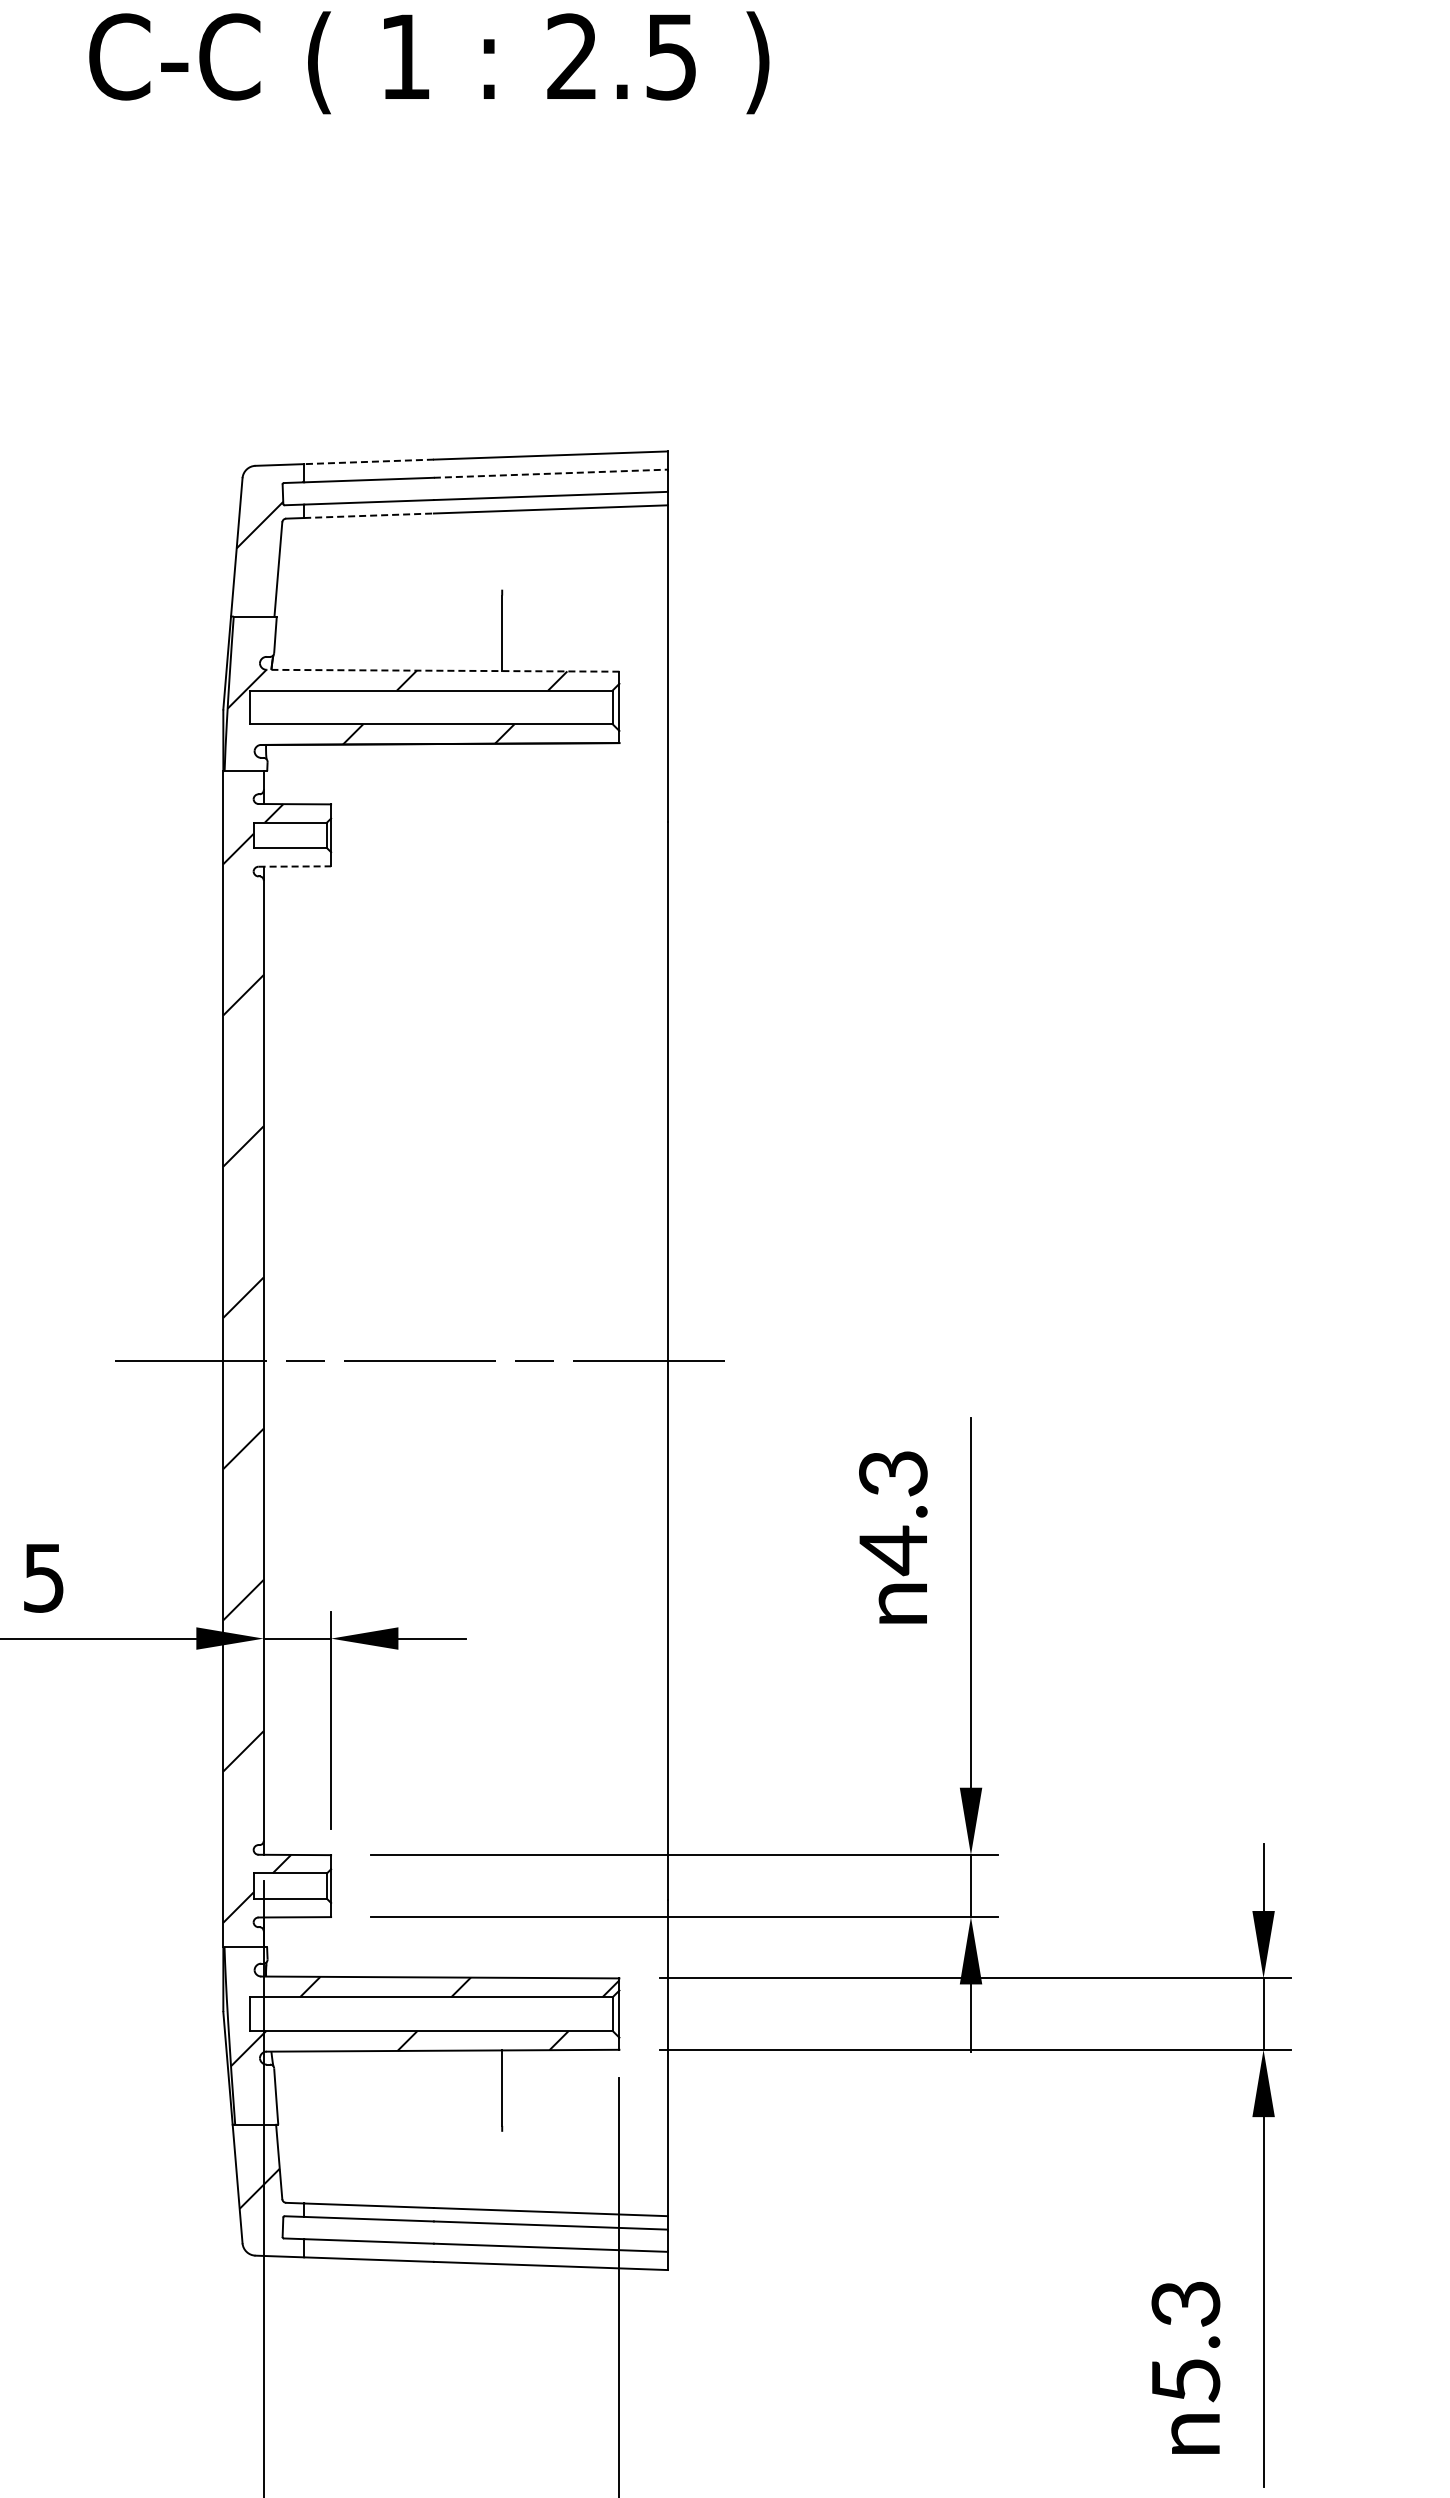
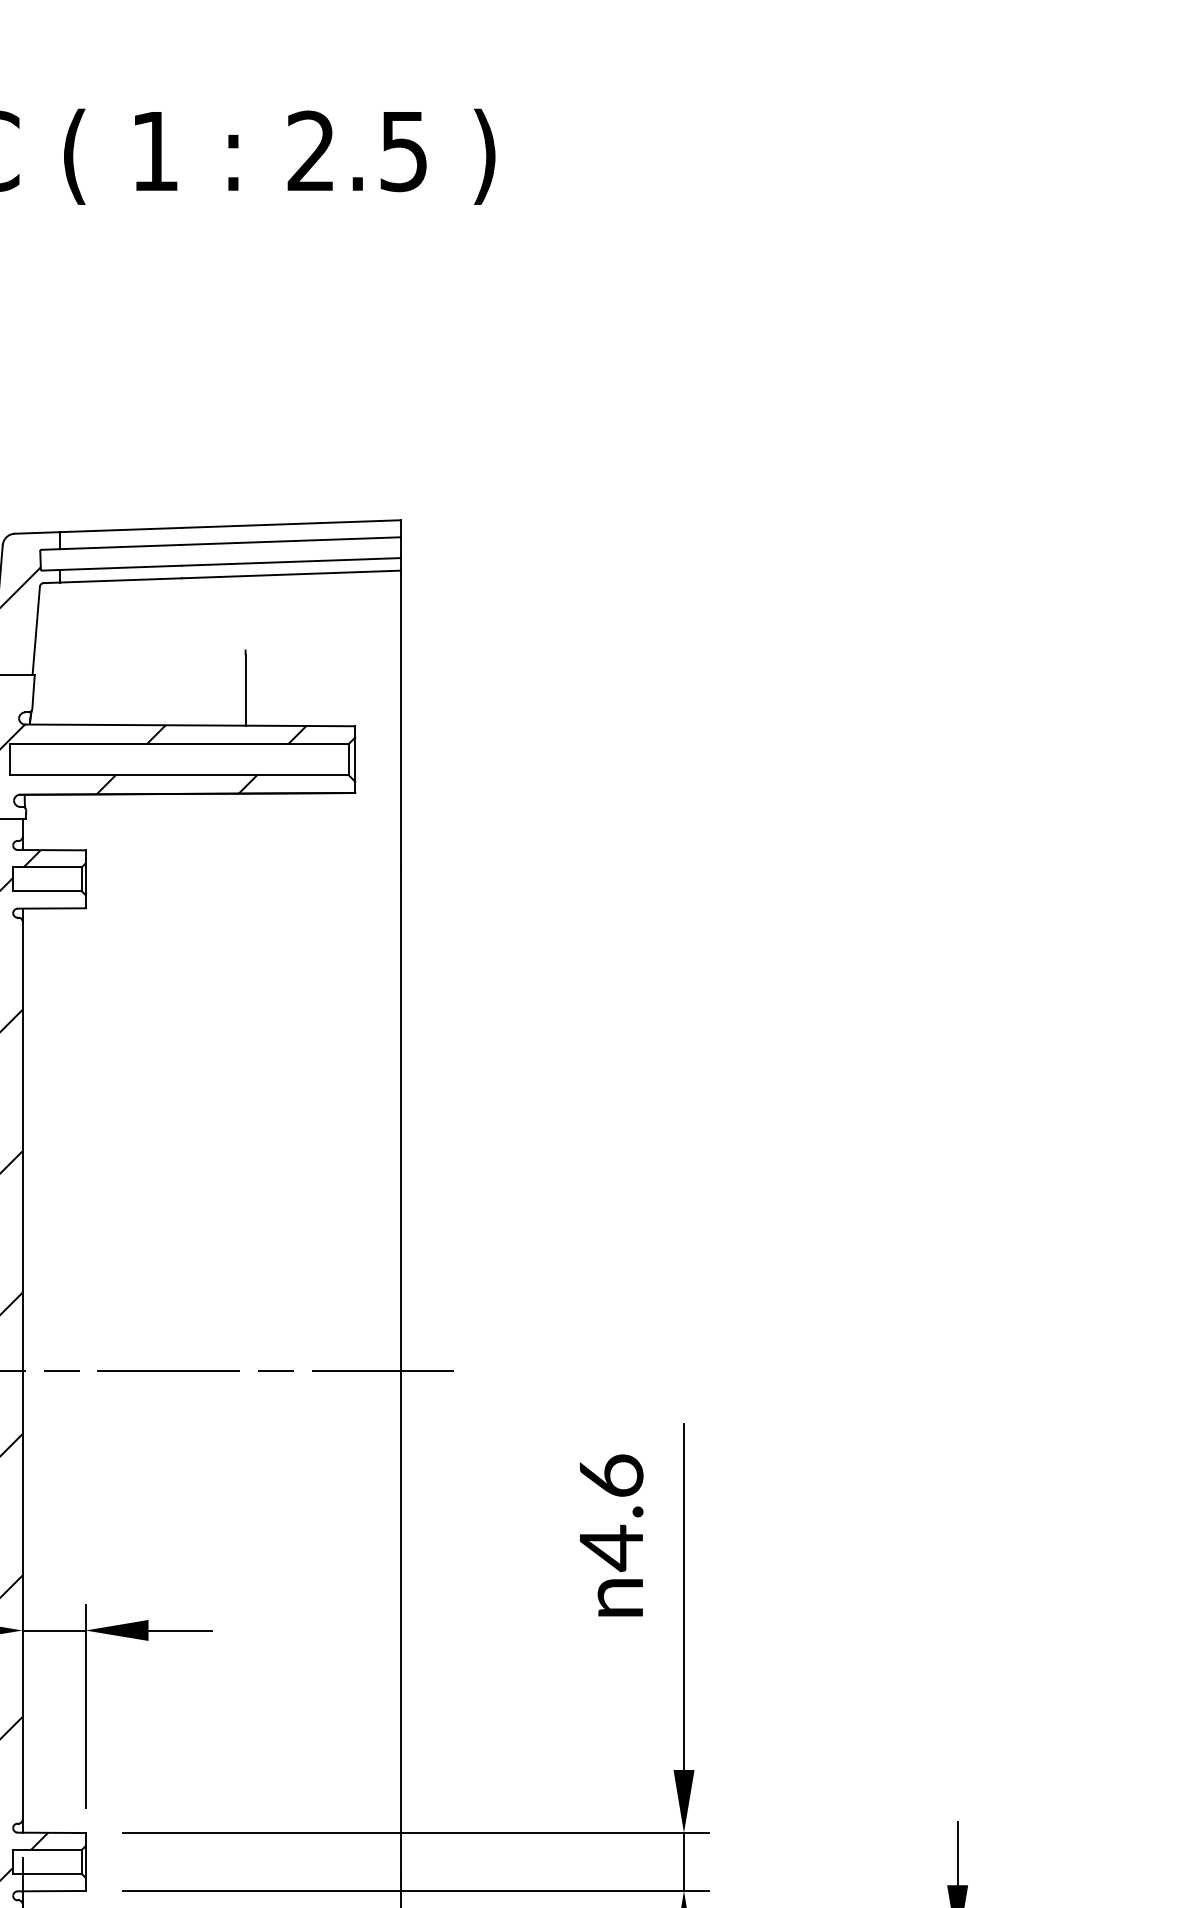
line: (369, 461) -> (121, 529), dashed -> solid
line: (551, 473) -> (291, 540), dashed -> solid
line: (369, 515) -> (121, 580), dashed -> solid
line: (442, 670) -> (189, 725), dashed -> solid
line: (295, 866) -> (52, 908), dashed -> solid
text: (893, 1473) -> (611, 1476), 4.3 -> 4.6

